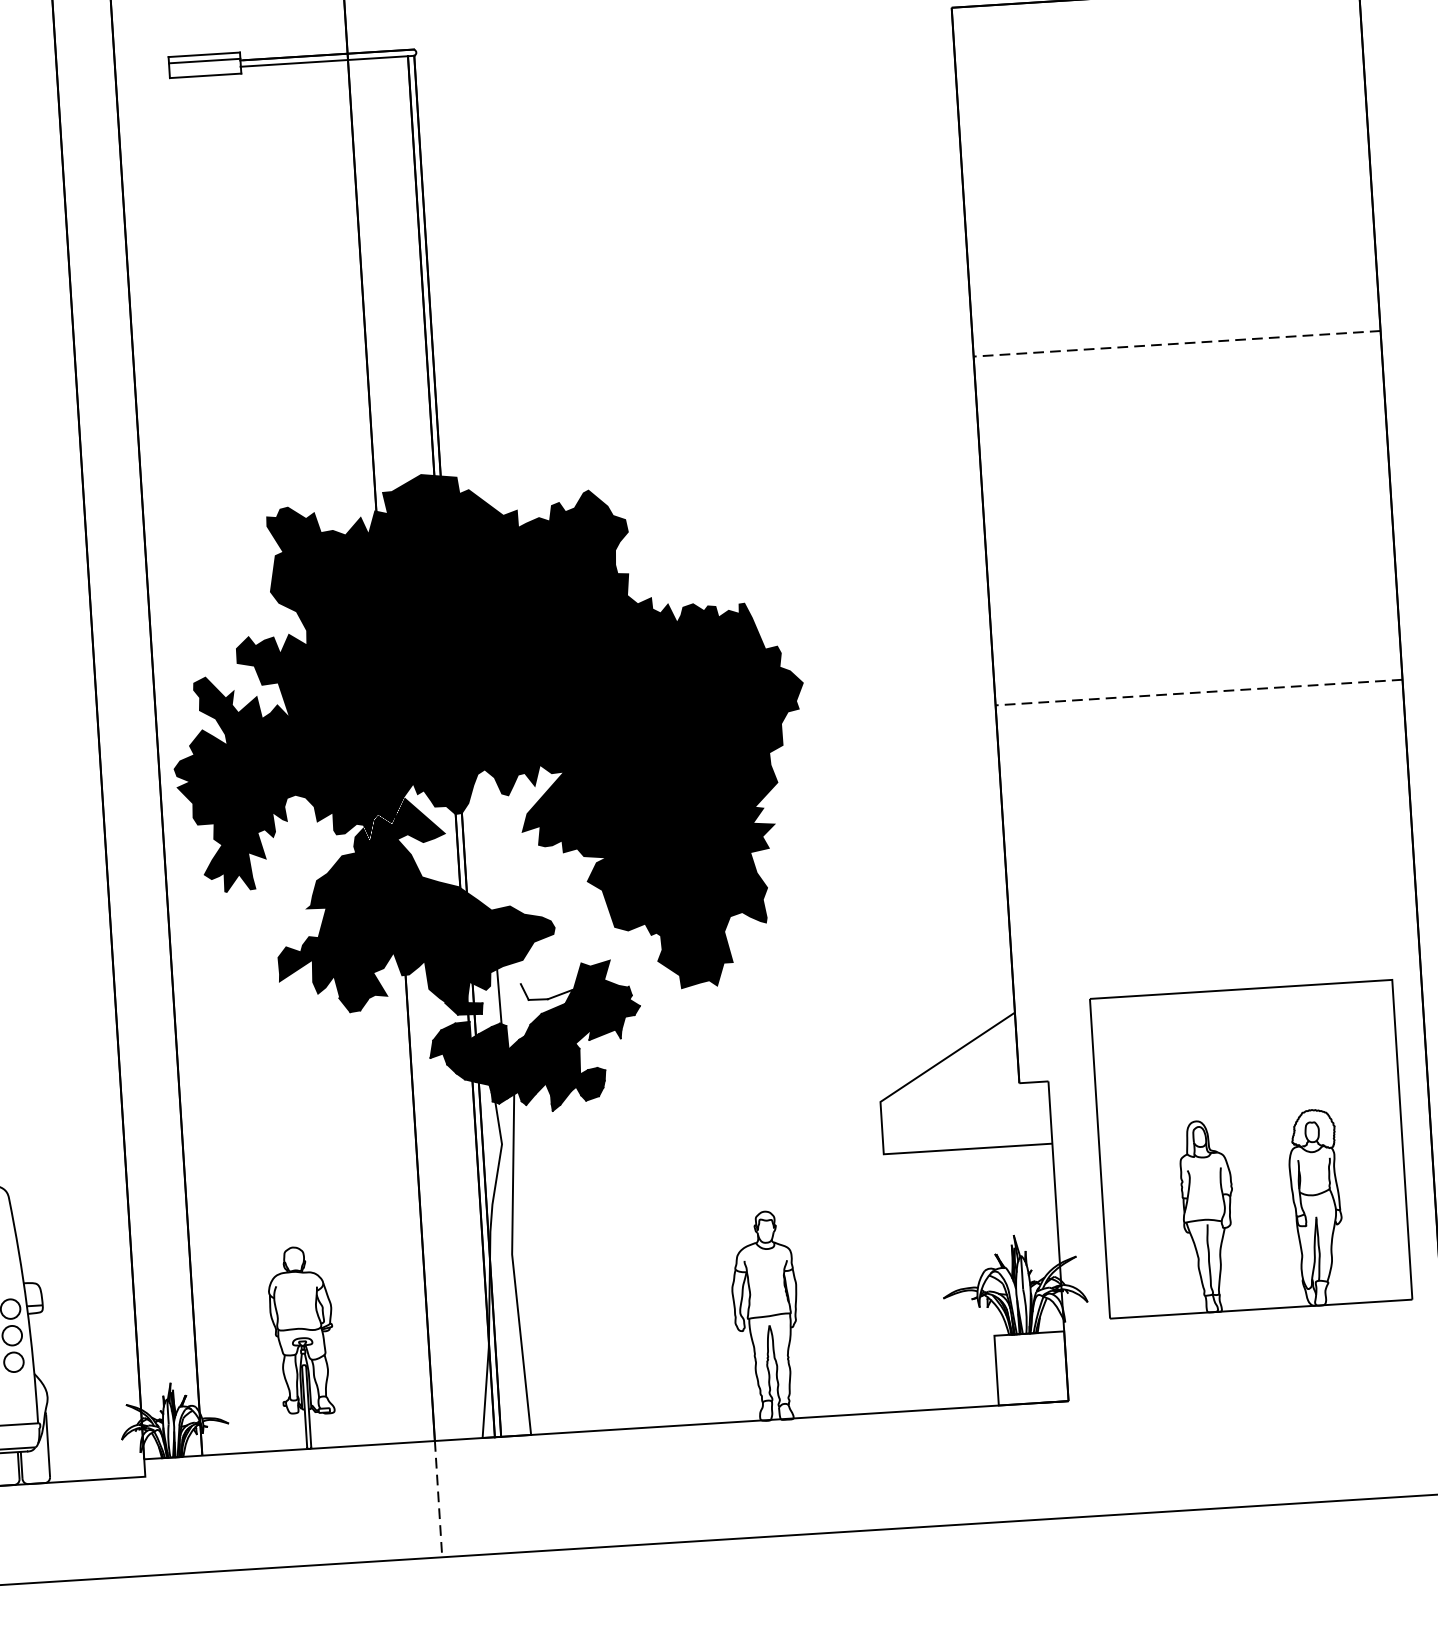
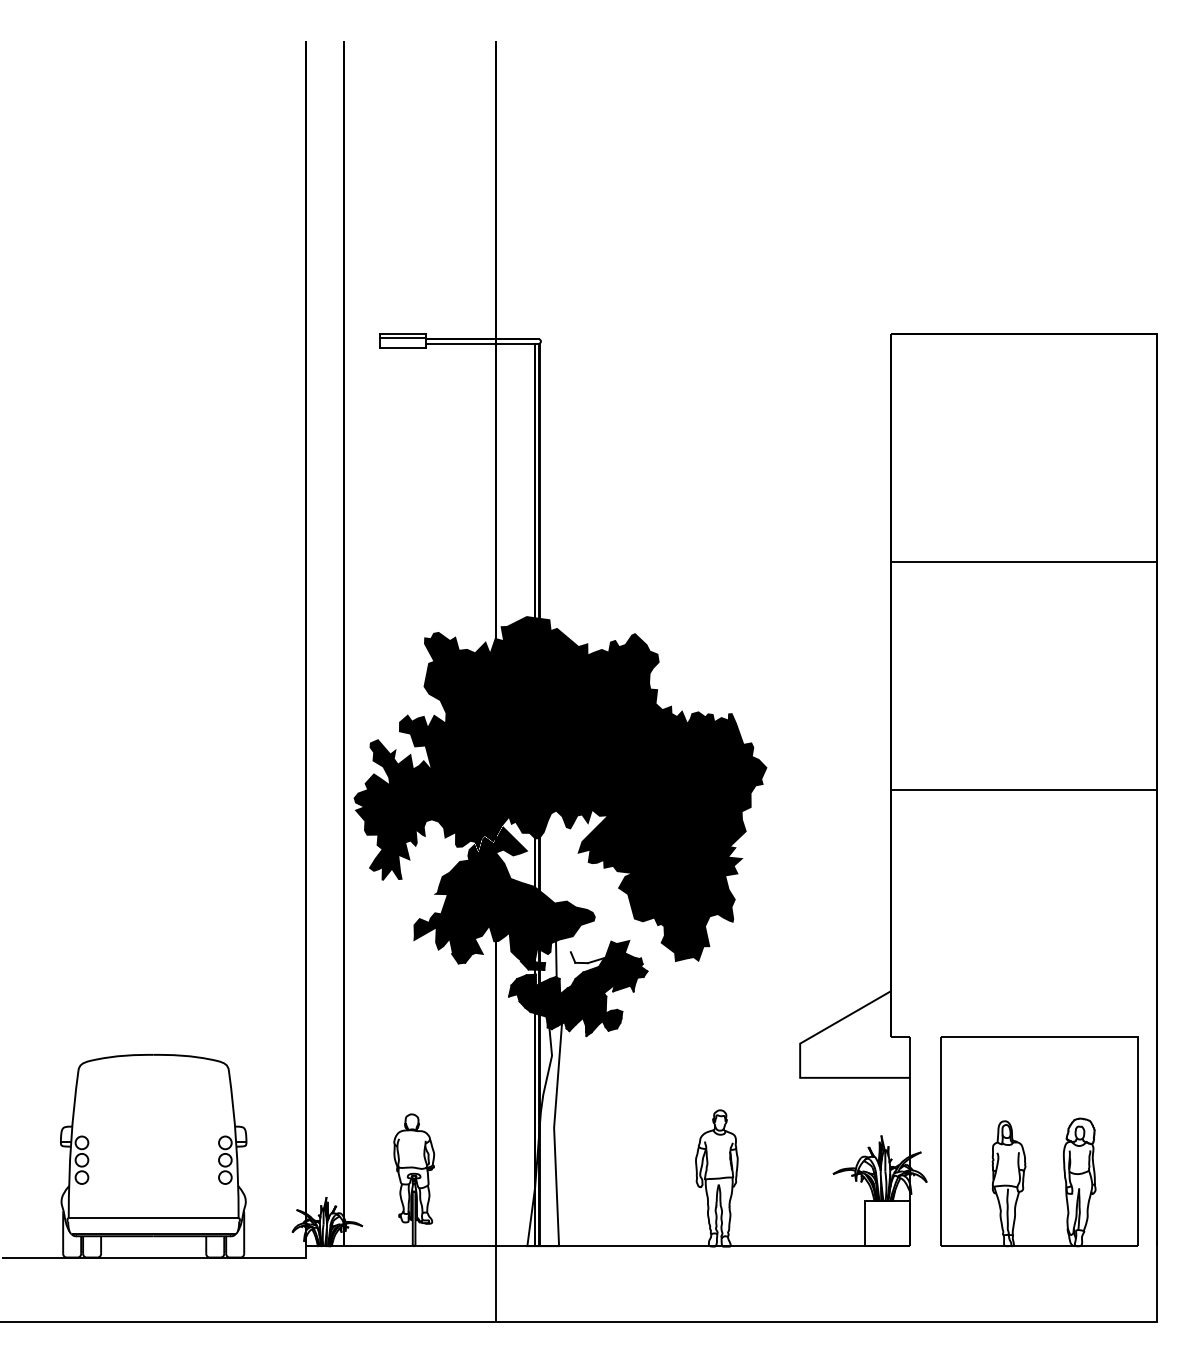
line: (1177, 344) -> (1024, 562), dashed -> solid
line: (1199, 693) -> (1024, 790), dashed -> solid
part: (1251, 1149) -> (1039, 1141), moved
line: (439, 1499) -> (496, 1284), dashed -> solid

